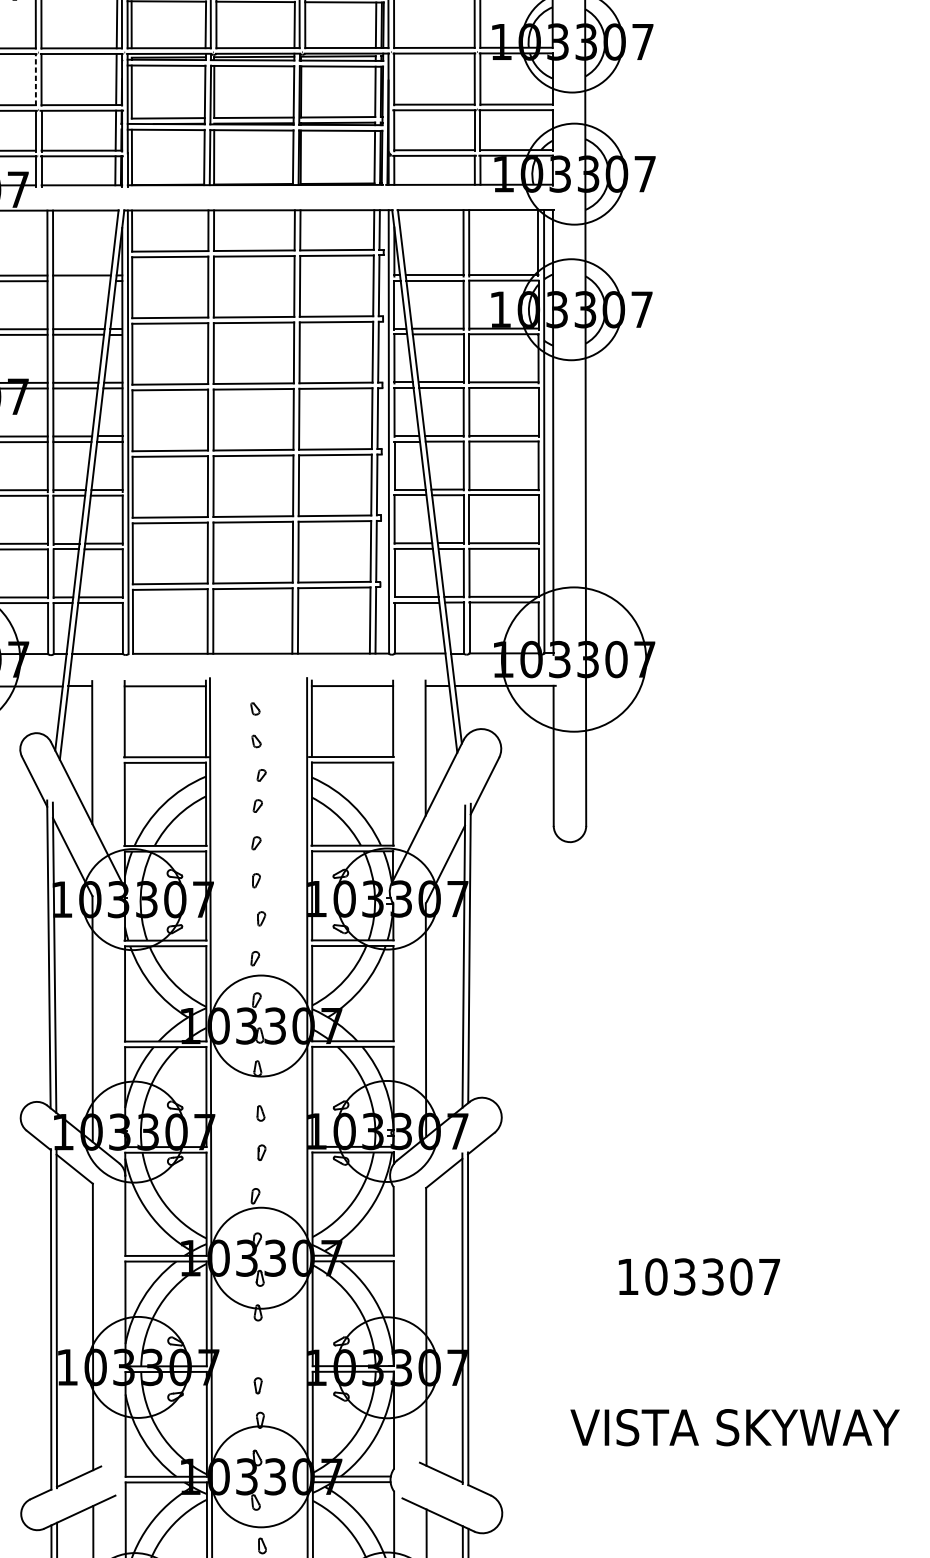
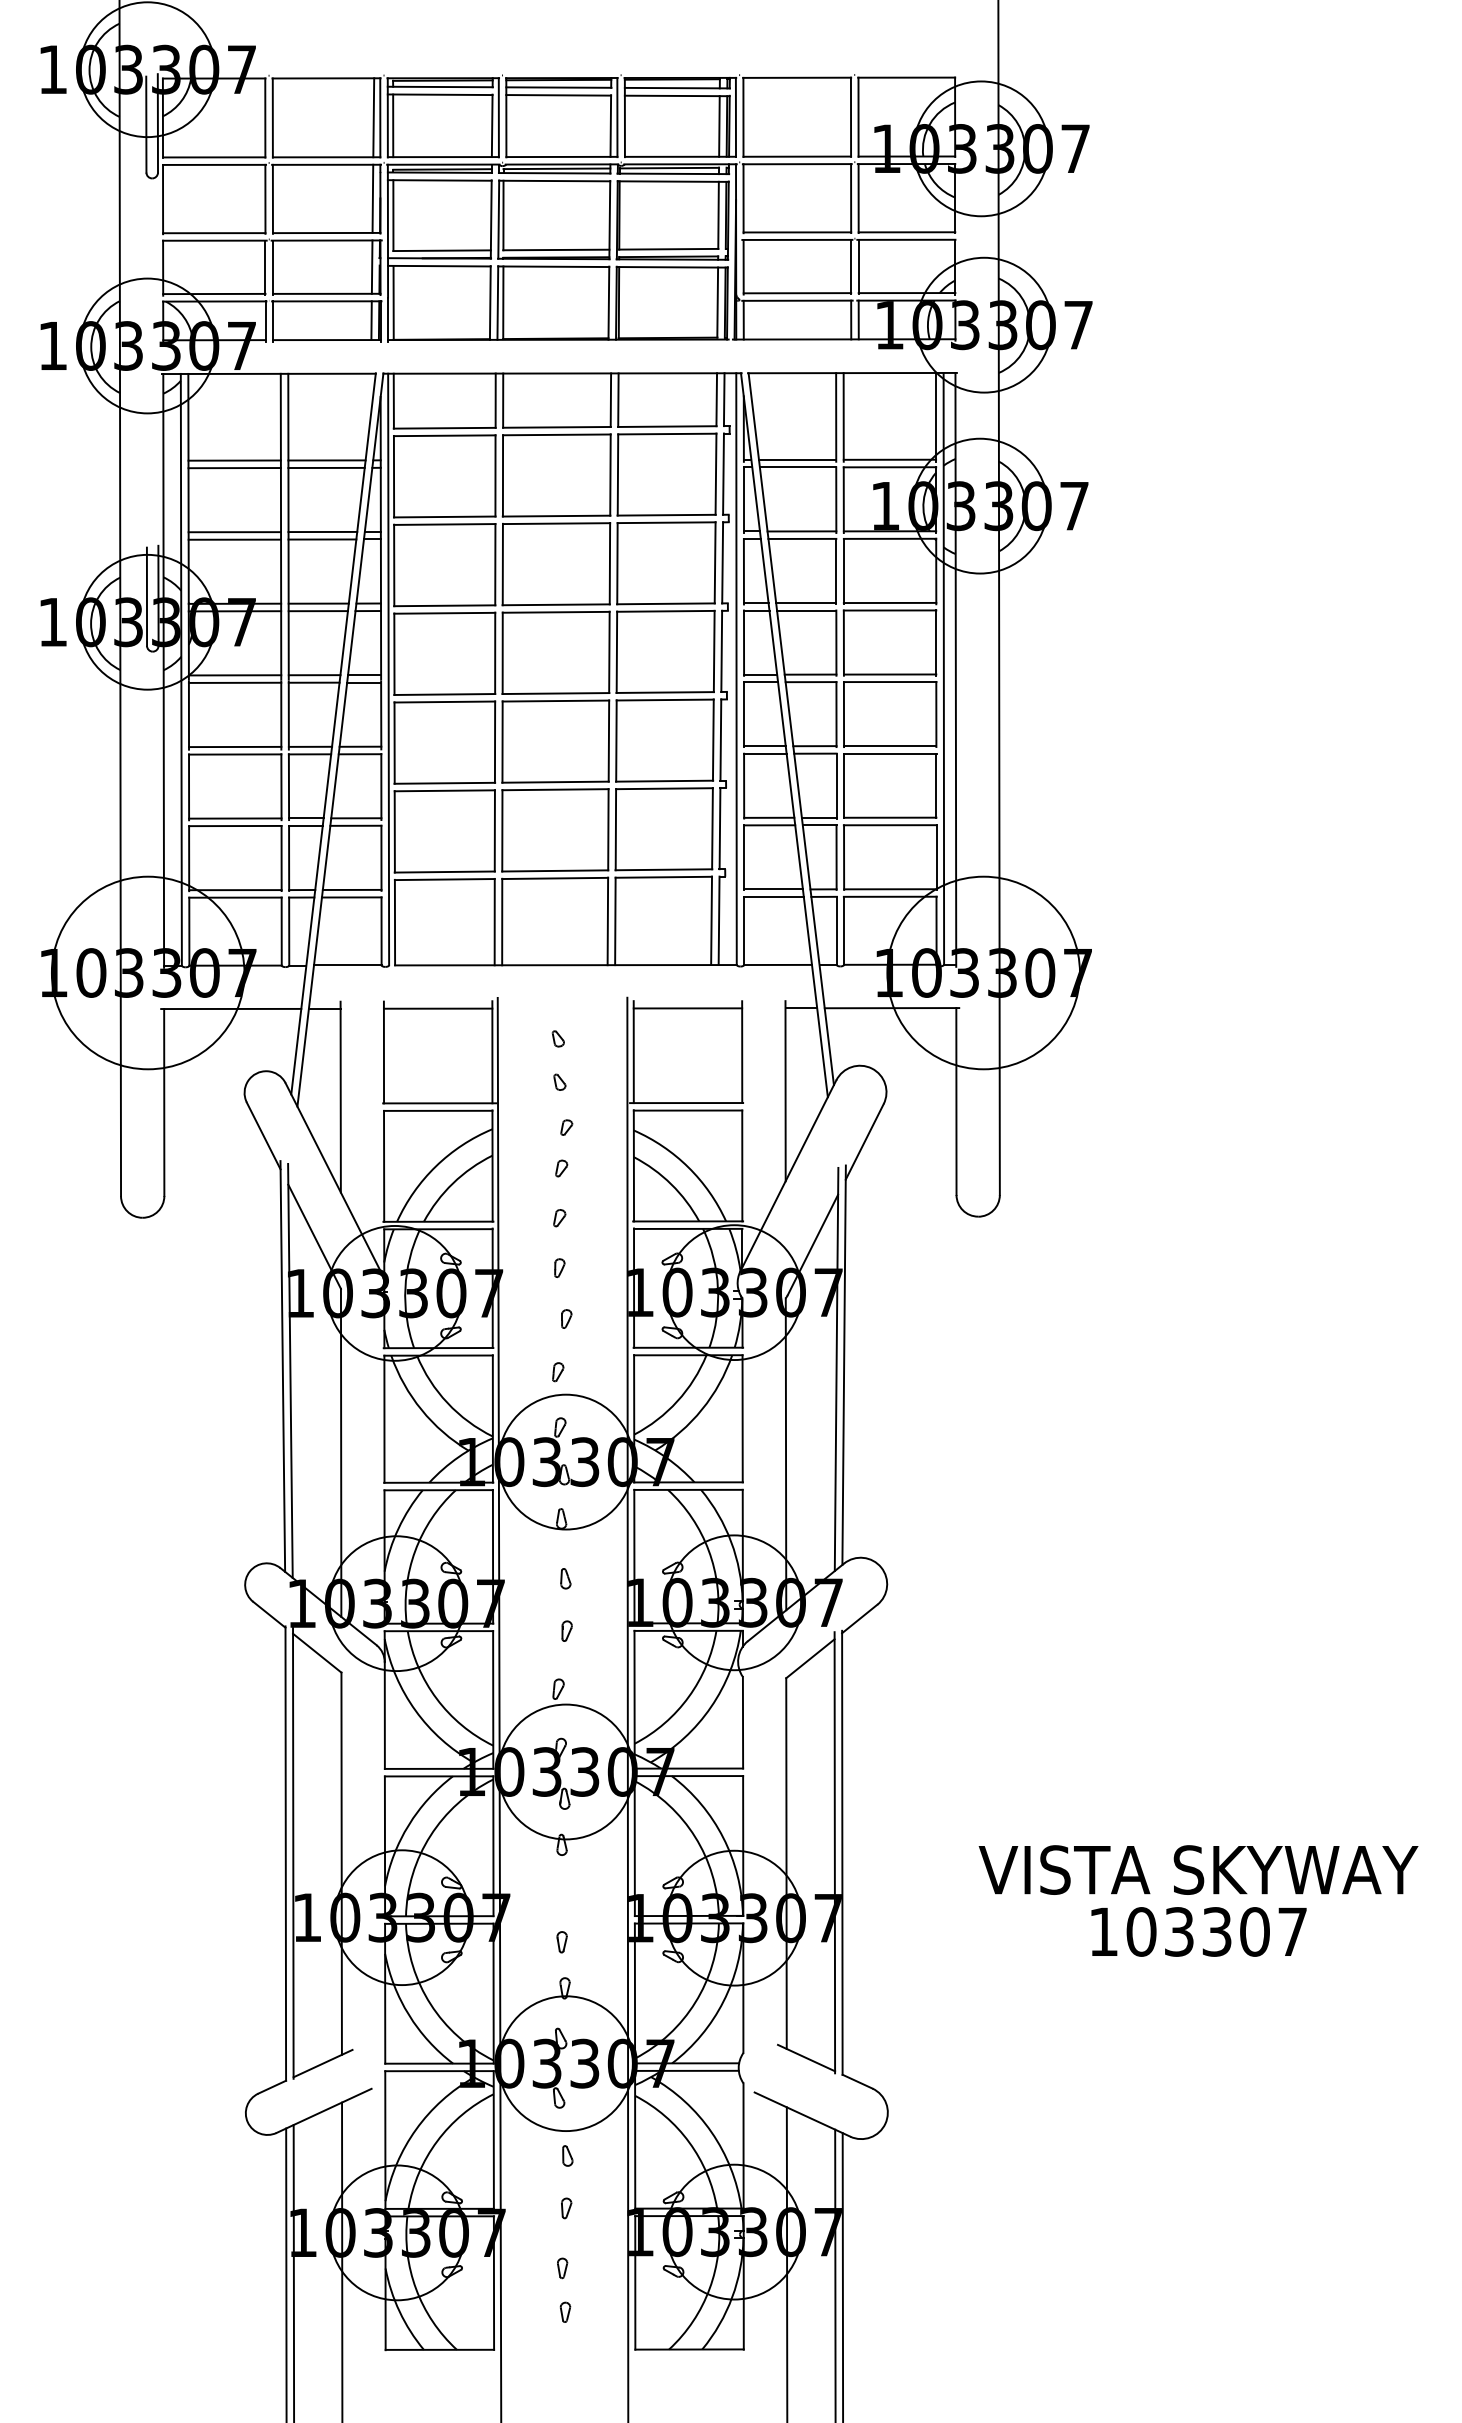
line: (35, 79) -> (265, 198), dashed -> solid
line: (81, 280) -> (326, 467), added
text: (699, 1276) -> (1198, 1931), moved
text: (735, 1427) -> (1198, 1869), moved

